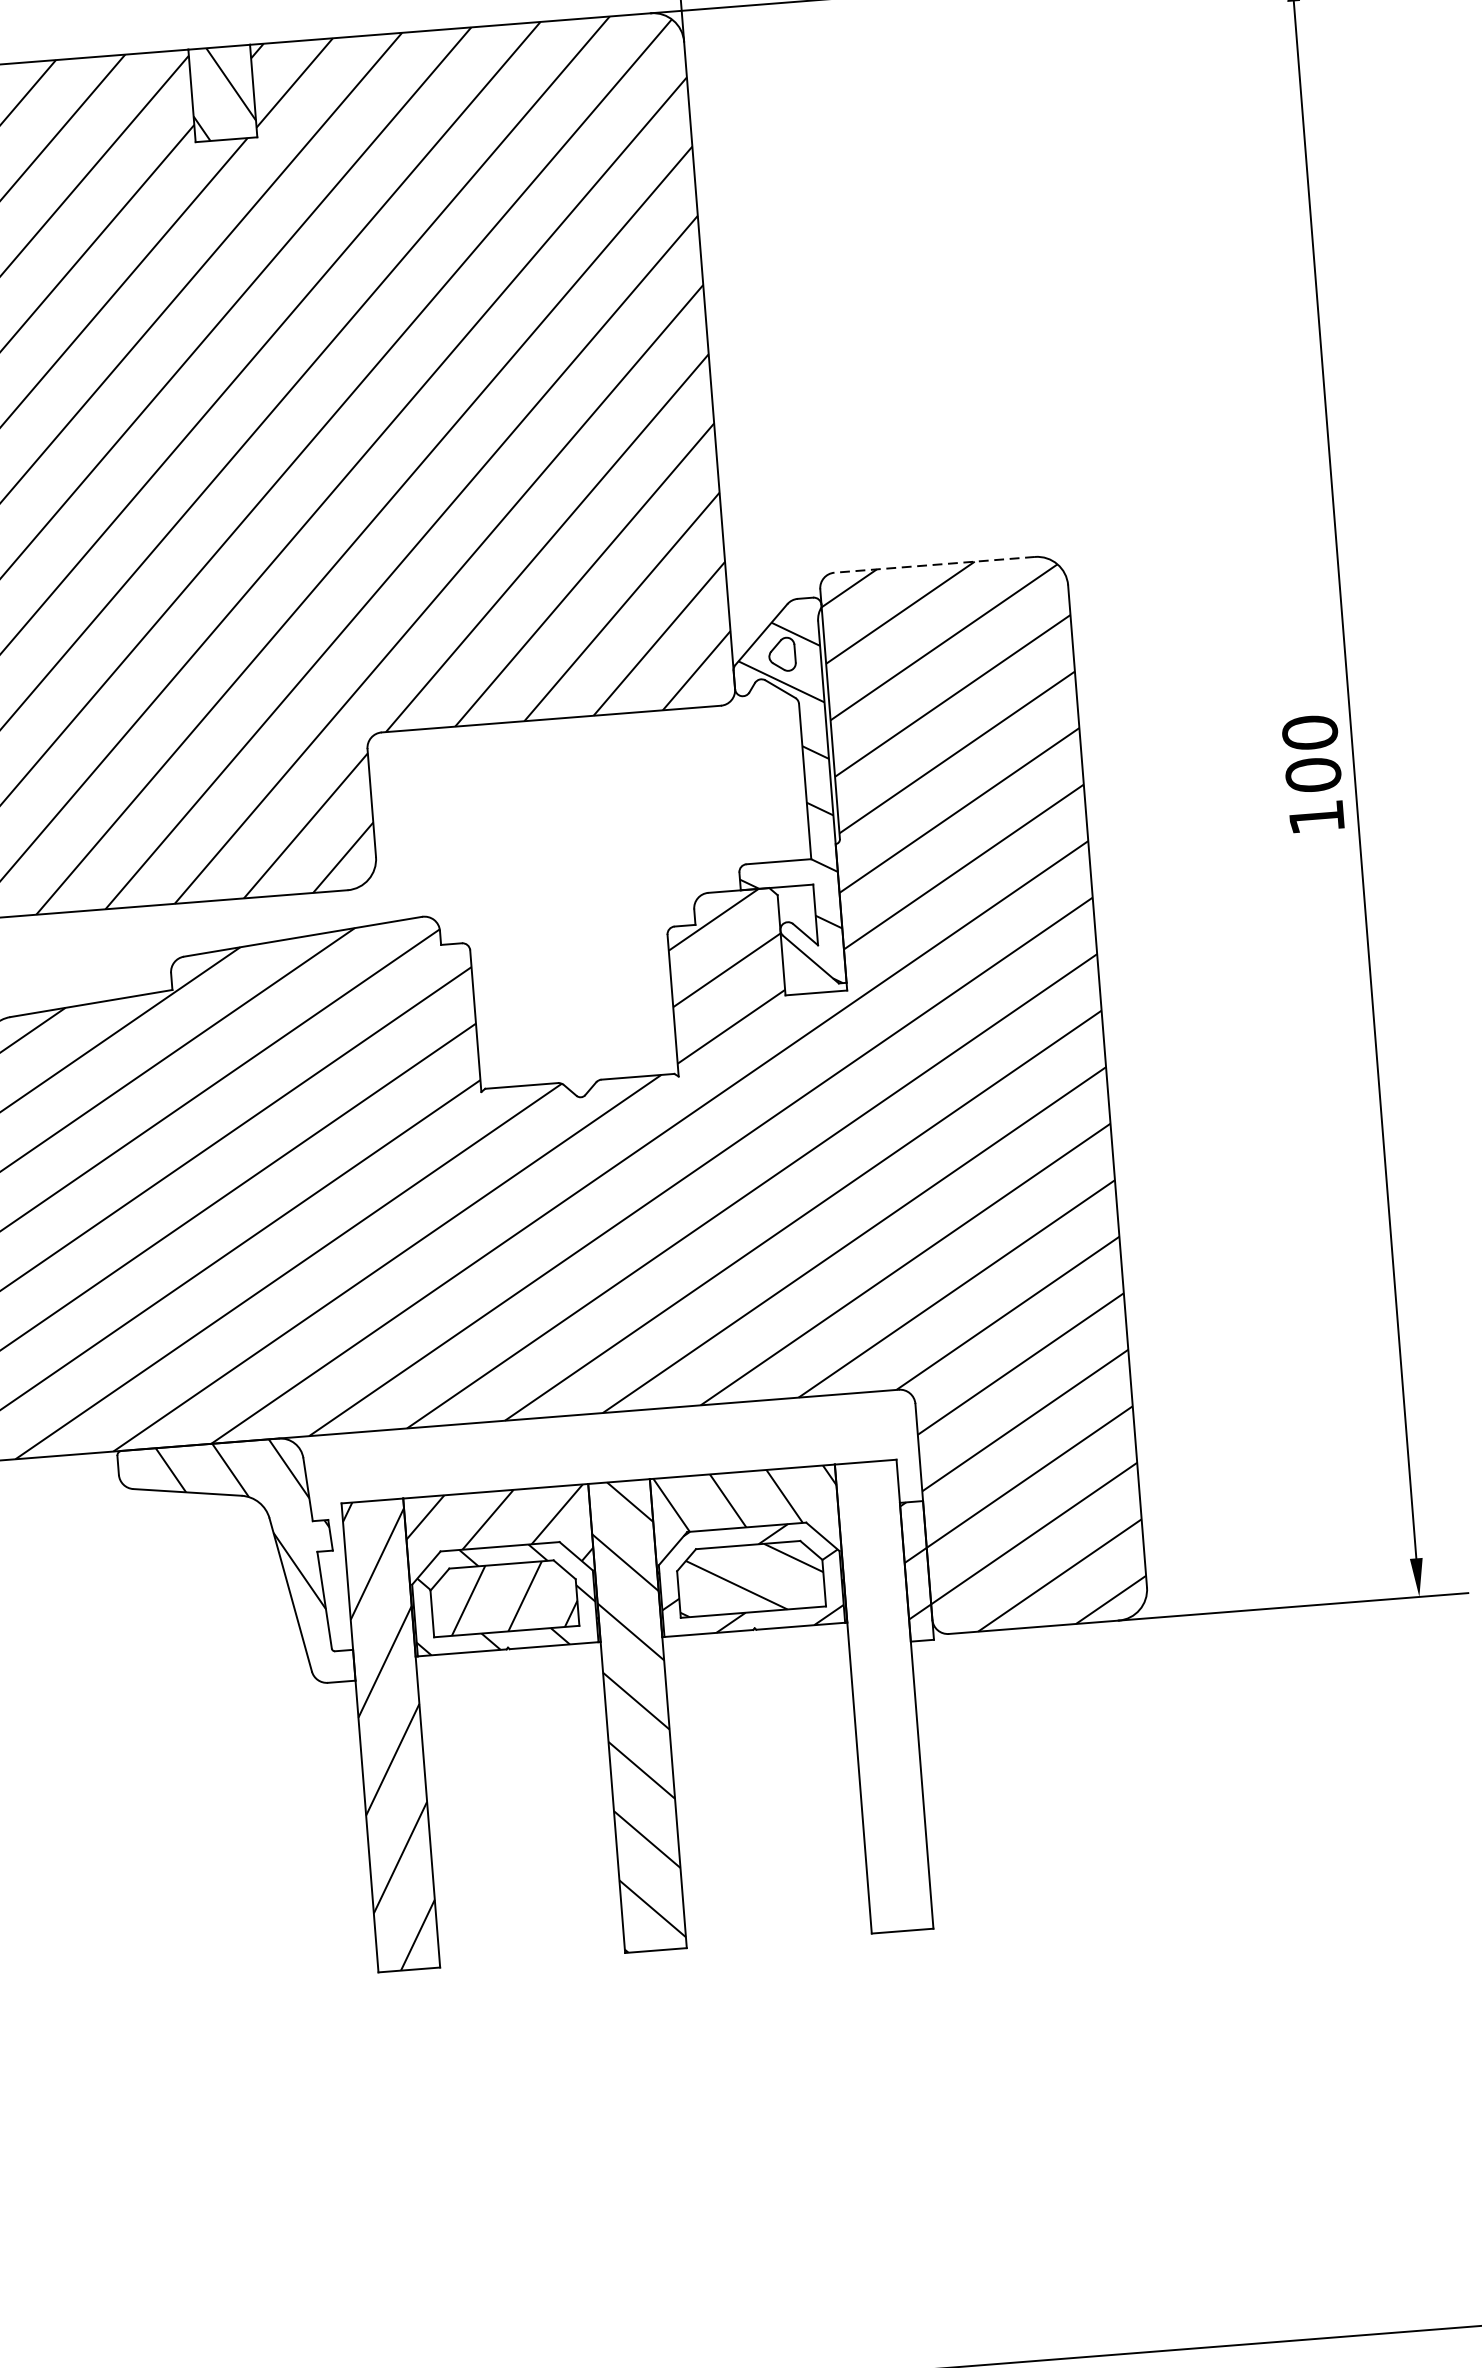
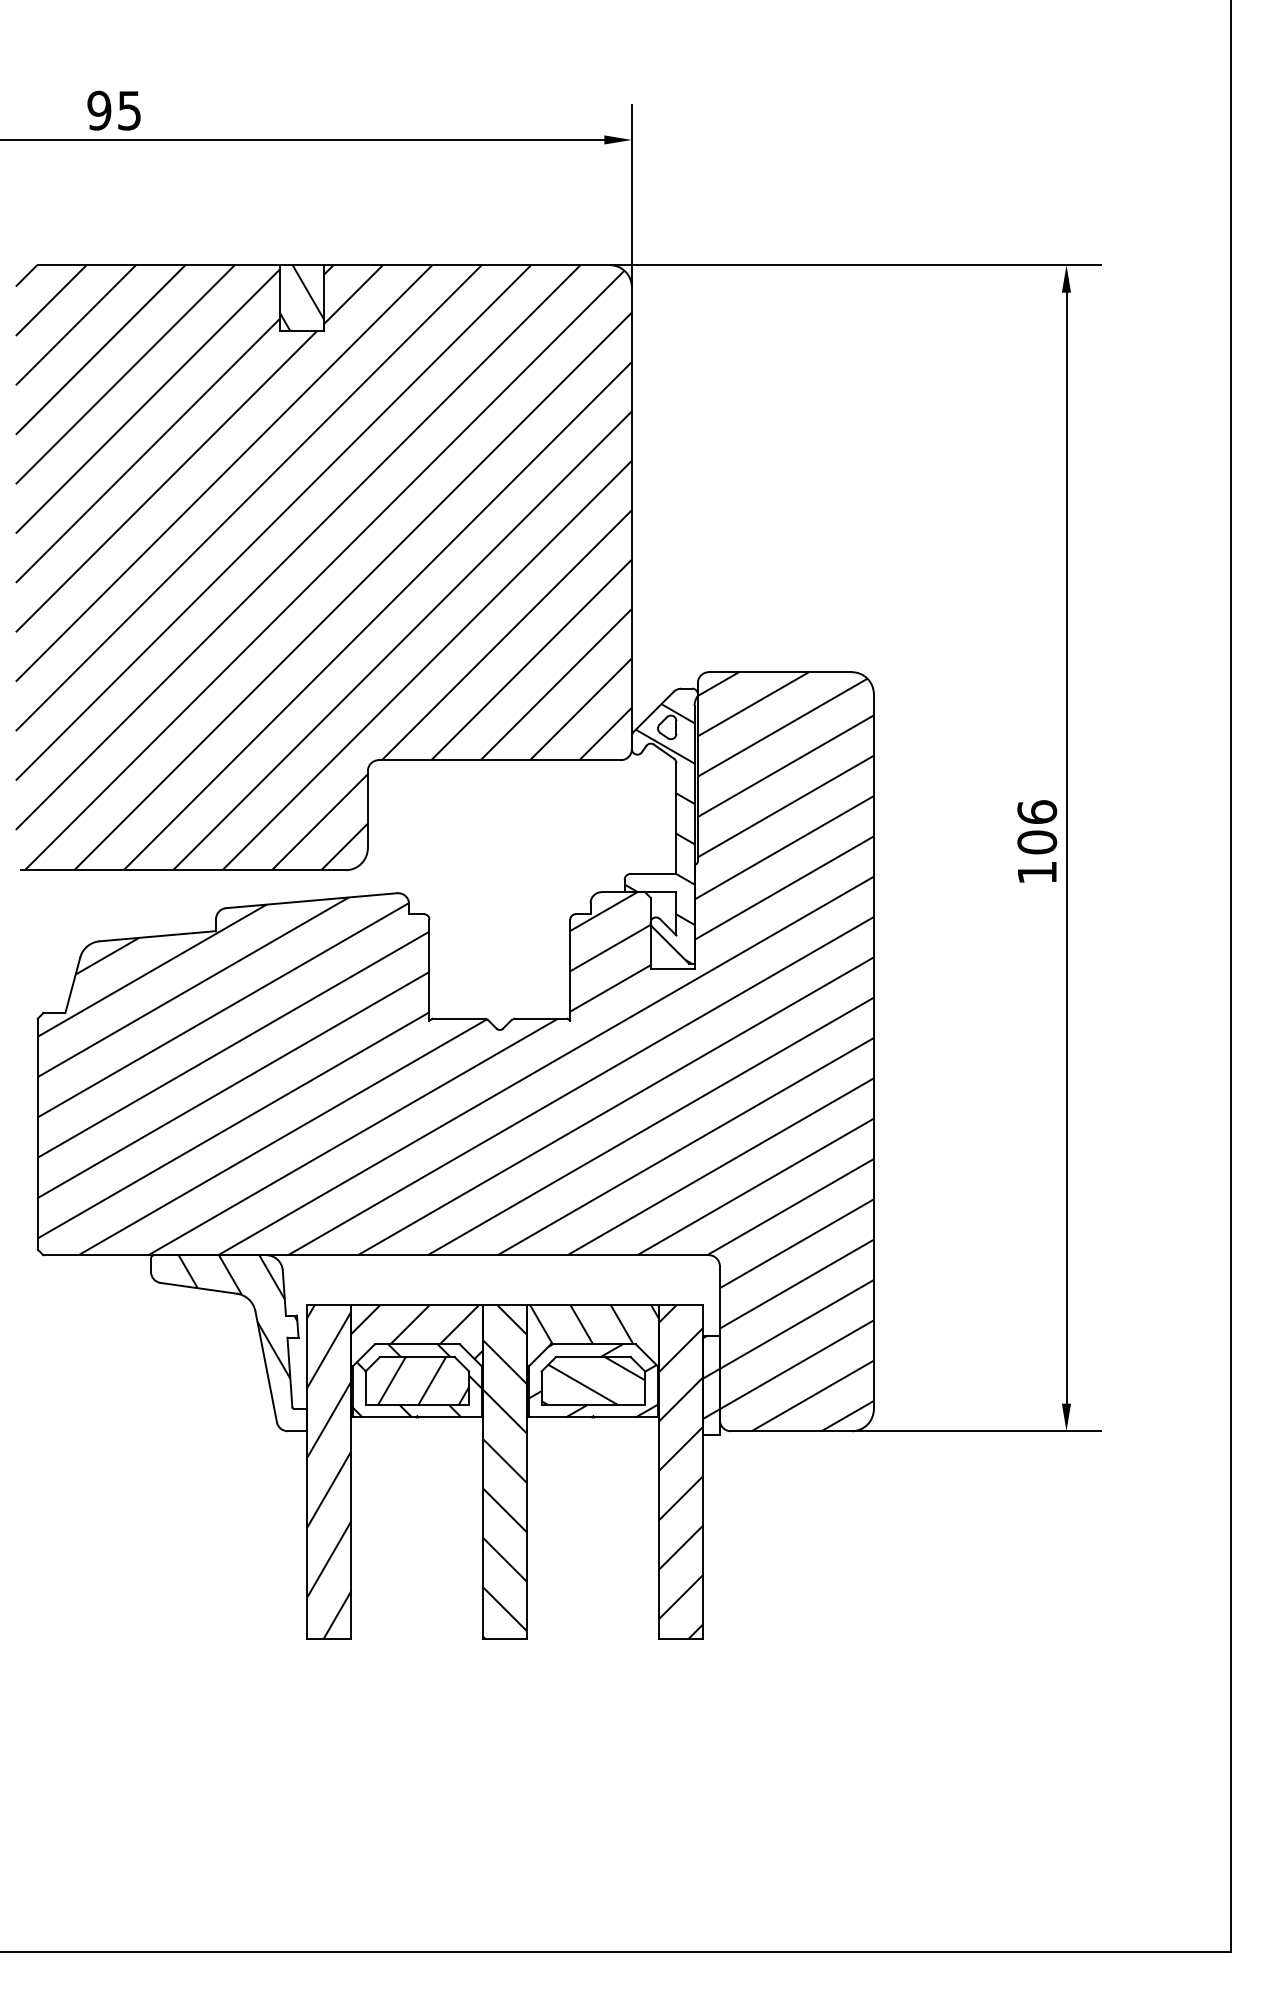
line: (934, 565) -> (780, 672), dashed -> solid
text: (1309, 733) -> (1036, 812), 100 -> 106
hatch: (884, 1695) -> (681, 1471), added

